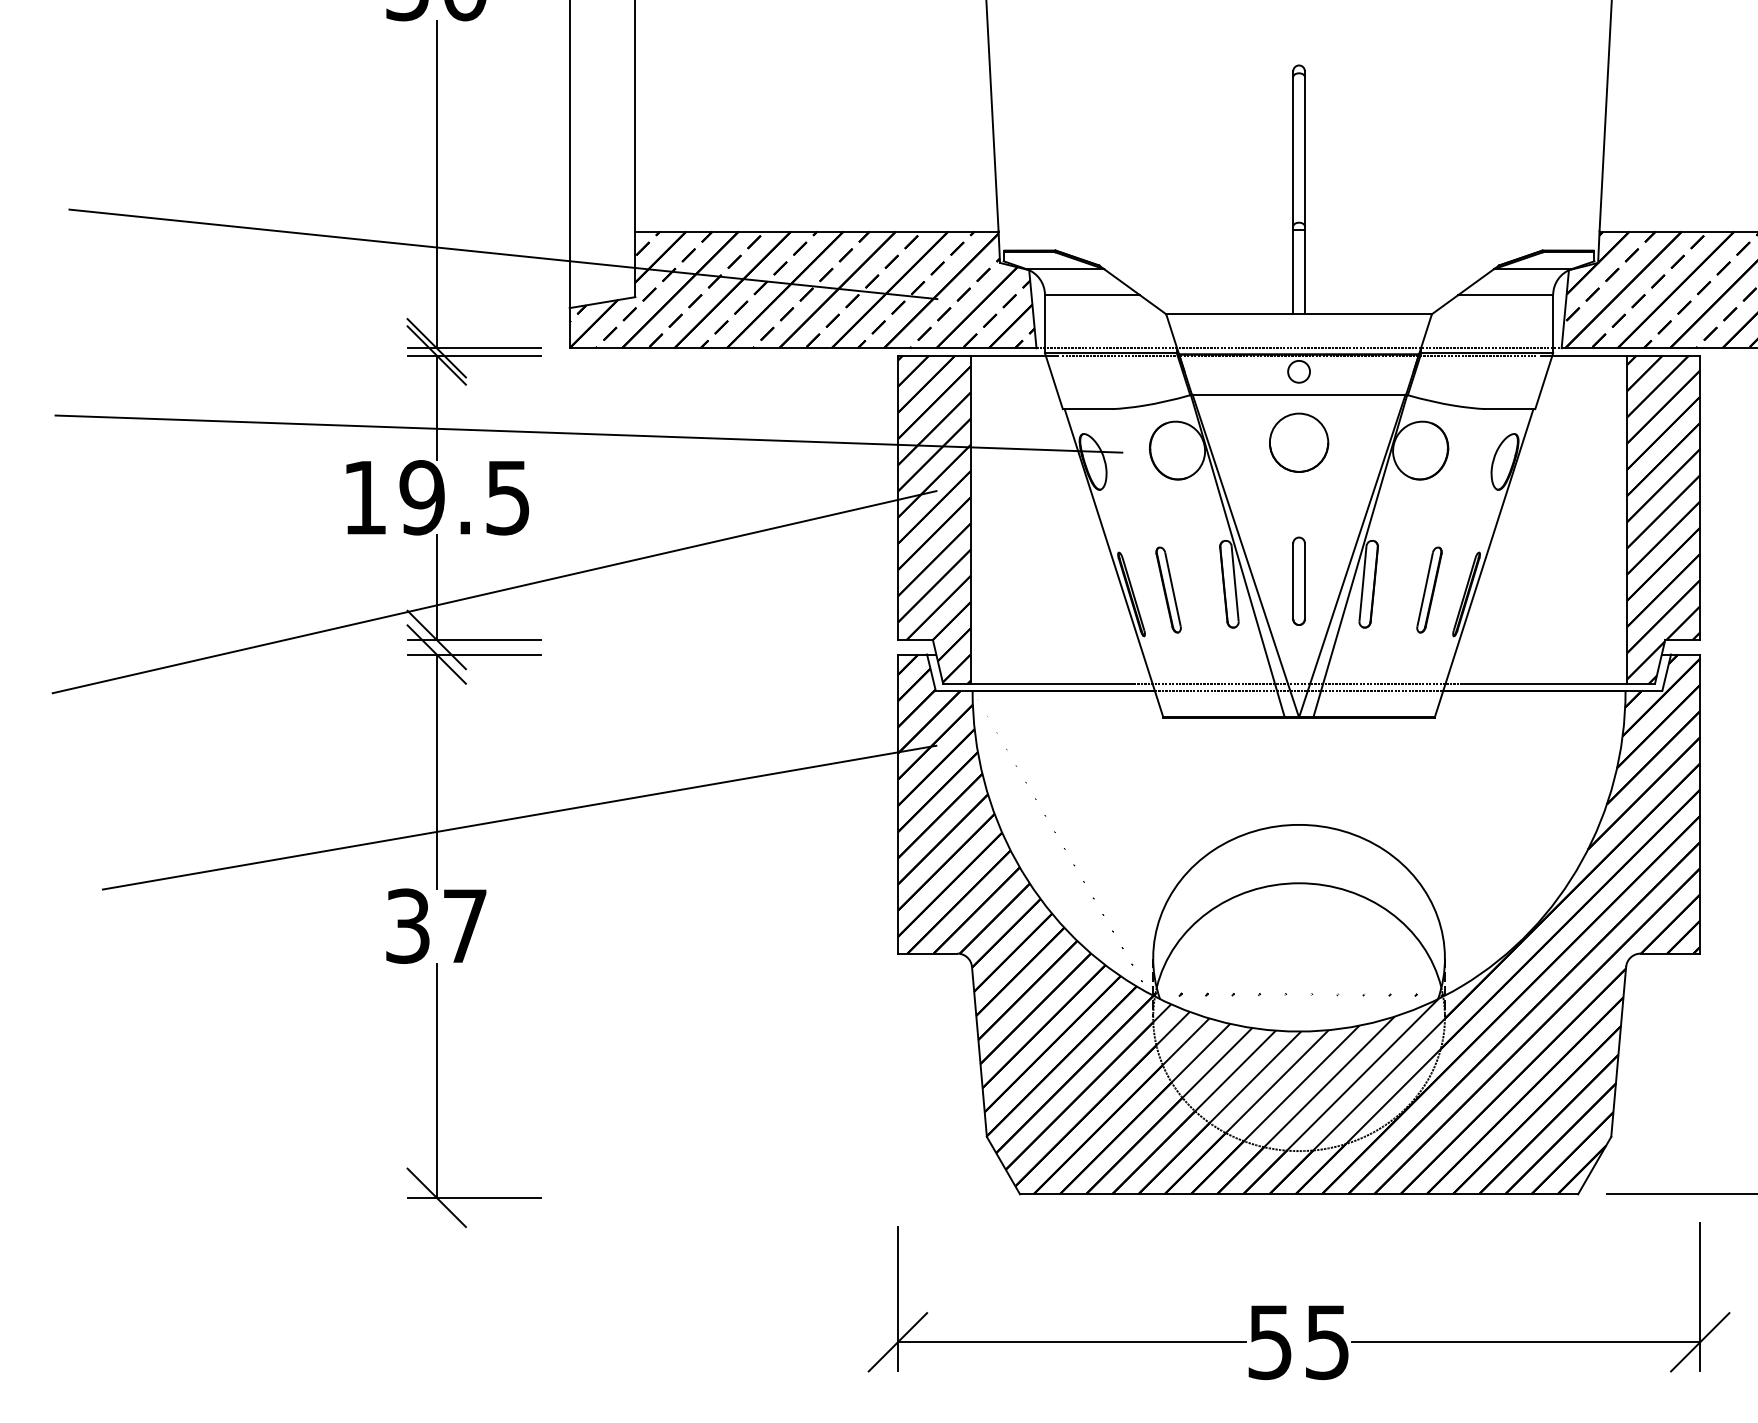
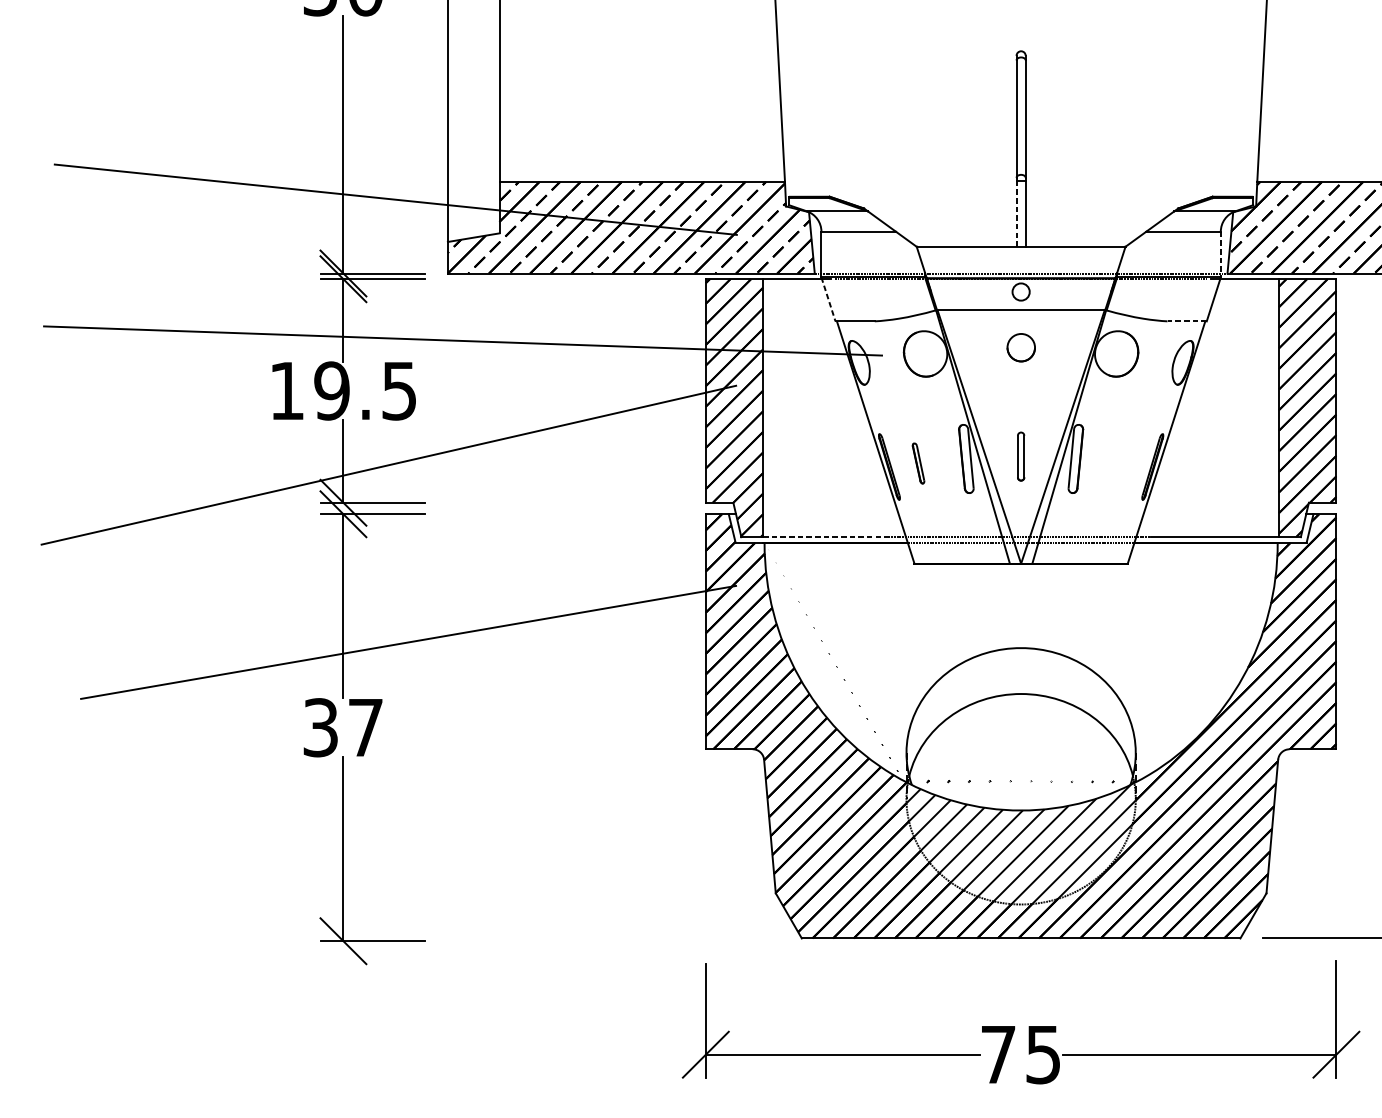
line: (1293, 272) -> (1016, 213), solid -> dashed
line: (1553, 324) -> (1221, 254), solid -> dashed
line: (1054, 381) -> (828, 299), solid -> dashed
line: (1510, 409) -> (1187, 321), solid -> dashed
part: (1299, 442) -> (1021, 347), size x0.6
part: (1298, 580) -> (1020, 456), size x0.7
part: (1168, 589) -> (918, 463), size x0.6
part: (1429, 589) -> (1123, 463), removed
line: (1052, 683) -> (827, 536), solid -> dashed
text: (1269, 1342) -> (997, 1054), 55 -> 75

